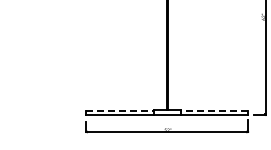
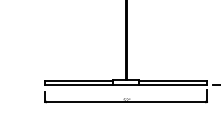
line: (120, 110) -> (79, 80), dashed -> solid
line: (214, 110) -> (173, 80), dashed -> solid

